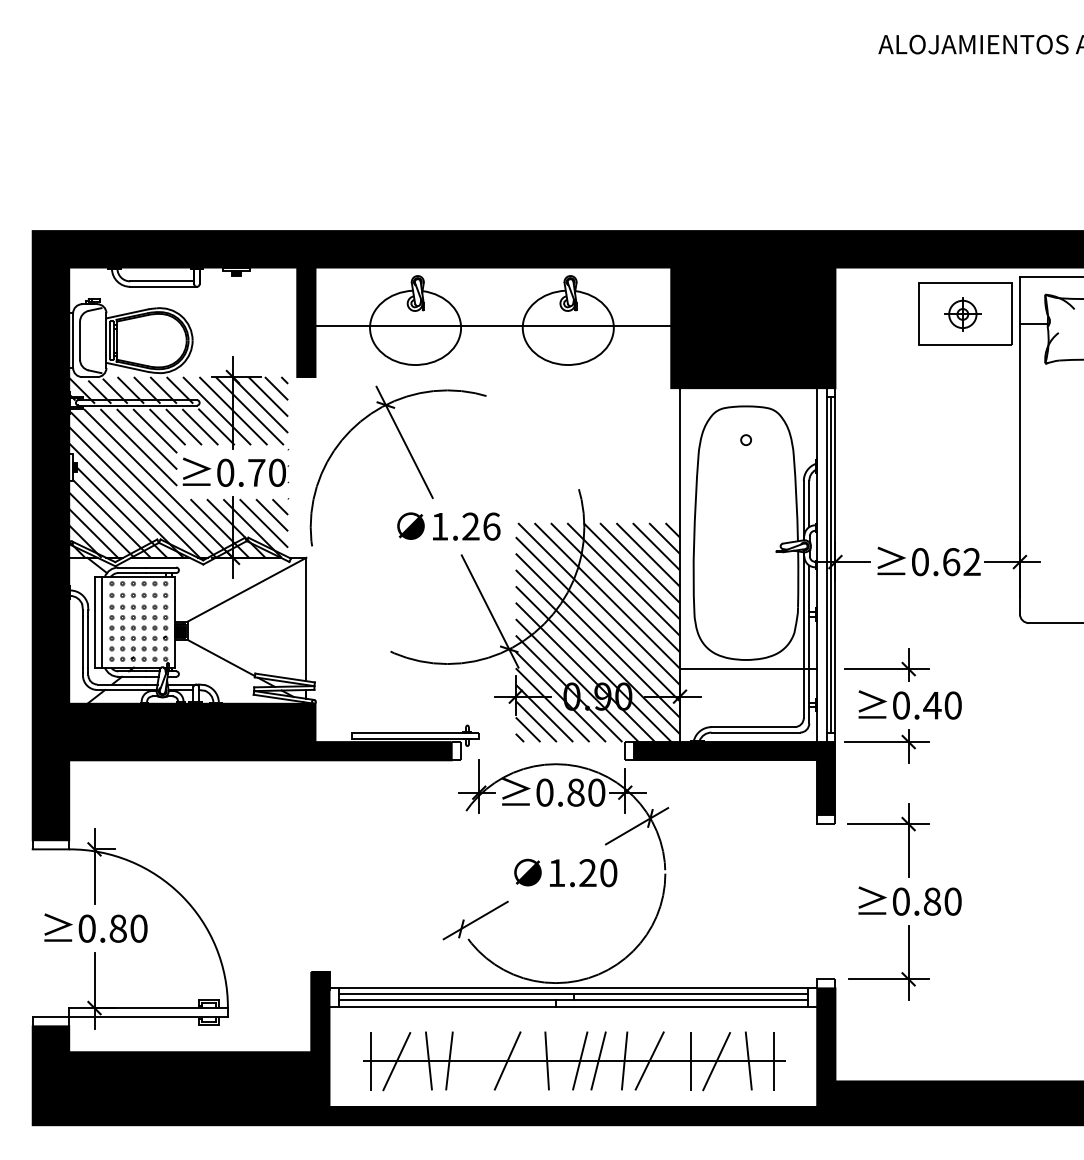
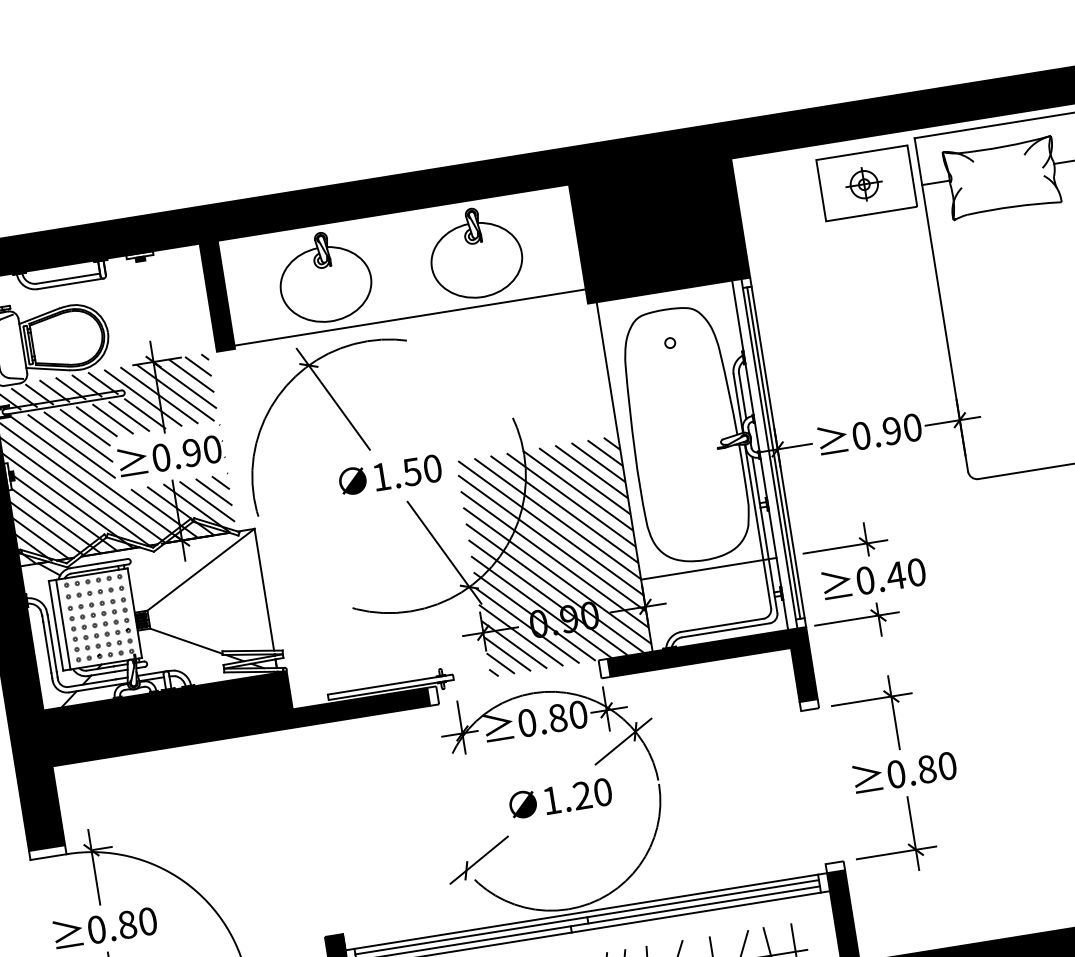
line: (493, 325) -> (410, 317), moved
text: (256, 472) -> (191, 452), 0.70 -> 0.90
text: (481, 526) -> (422, 470), 1.26 -> 1.50
text: (961, 562) -> (902, 429), 0.62 -> 0.90

